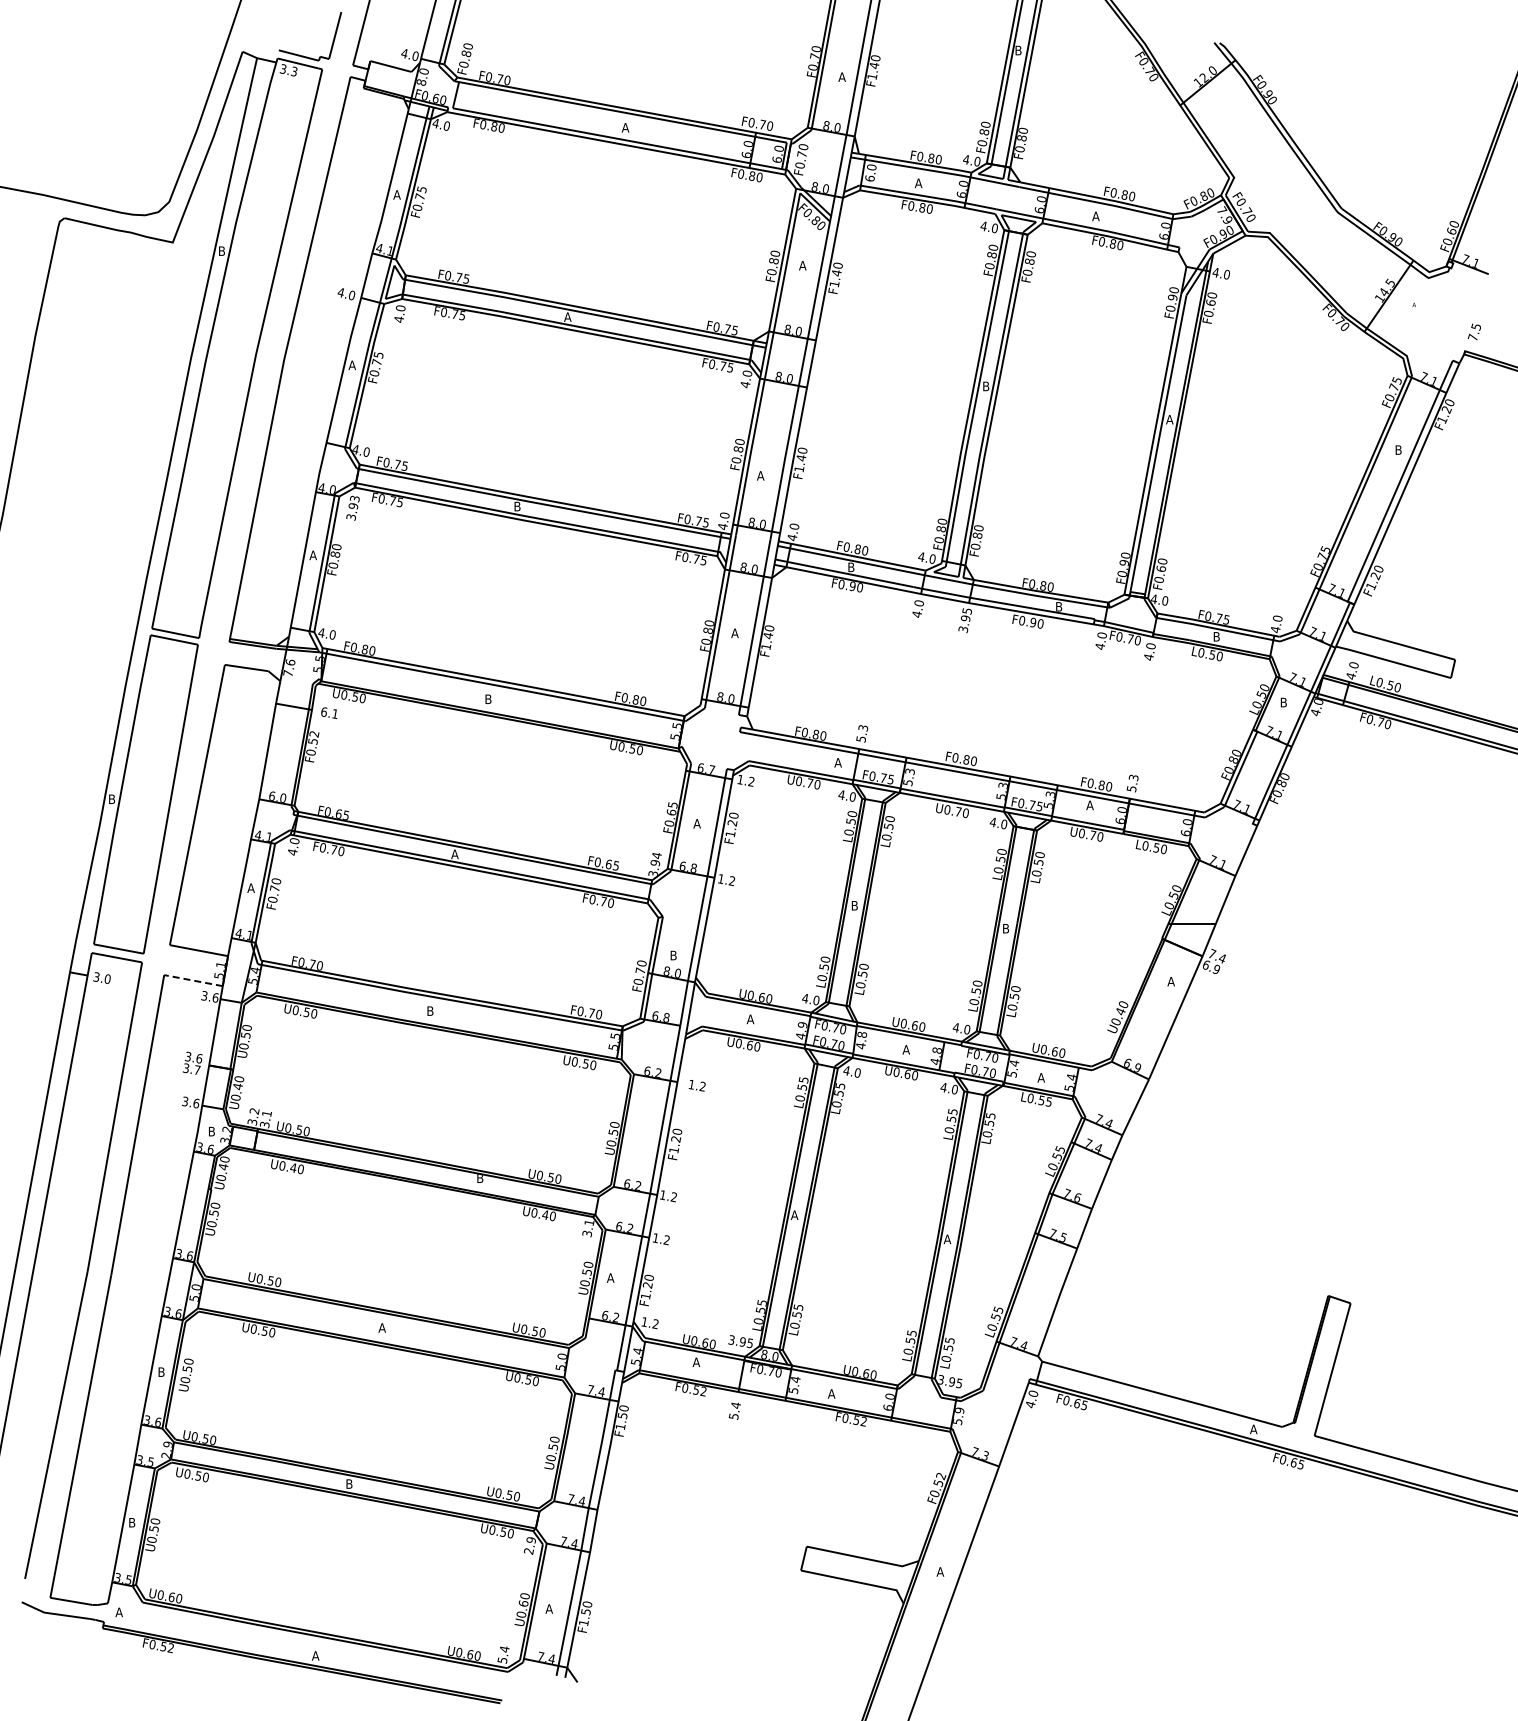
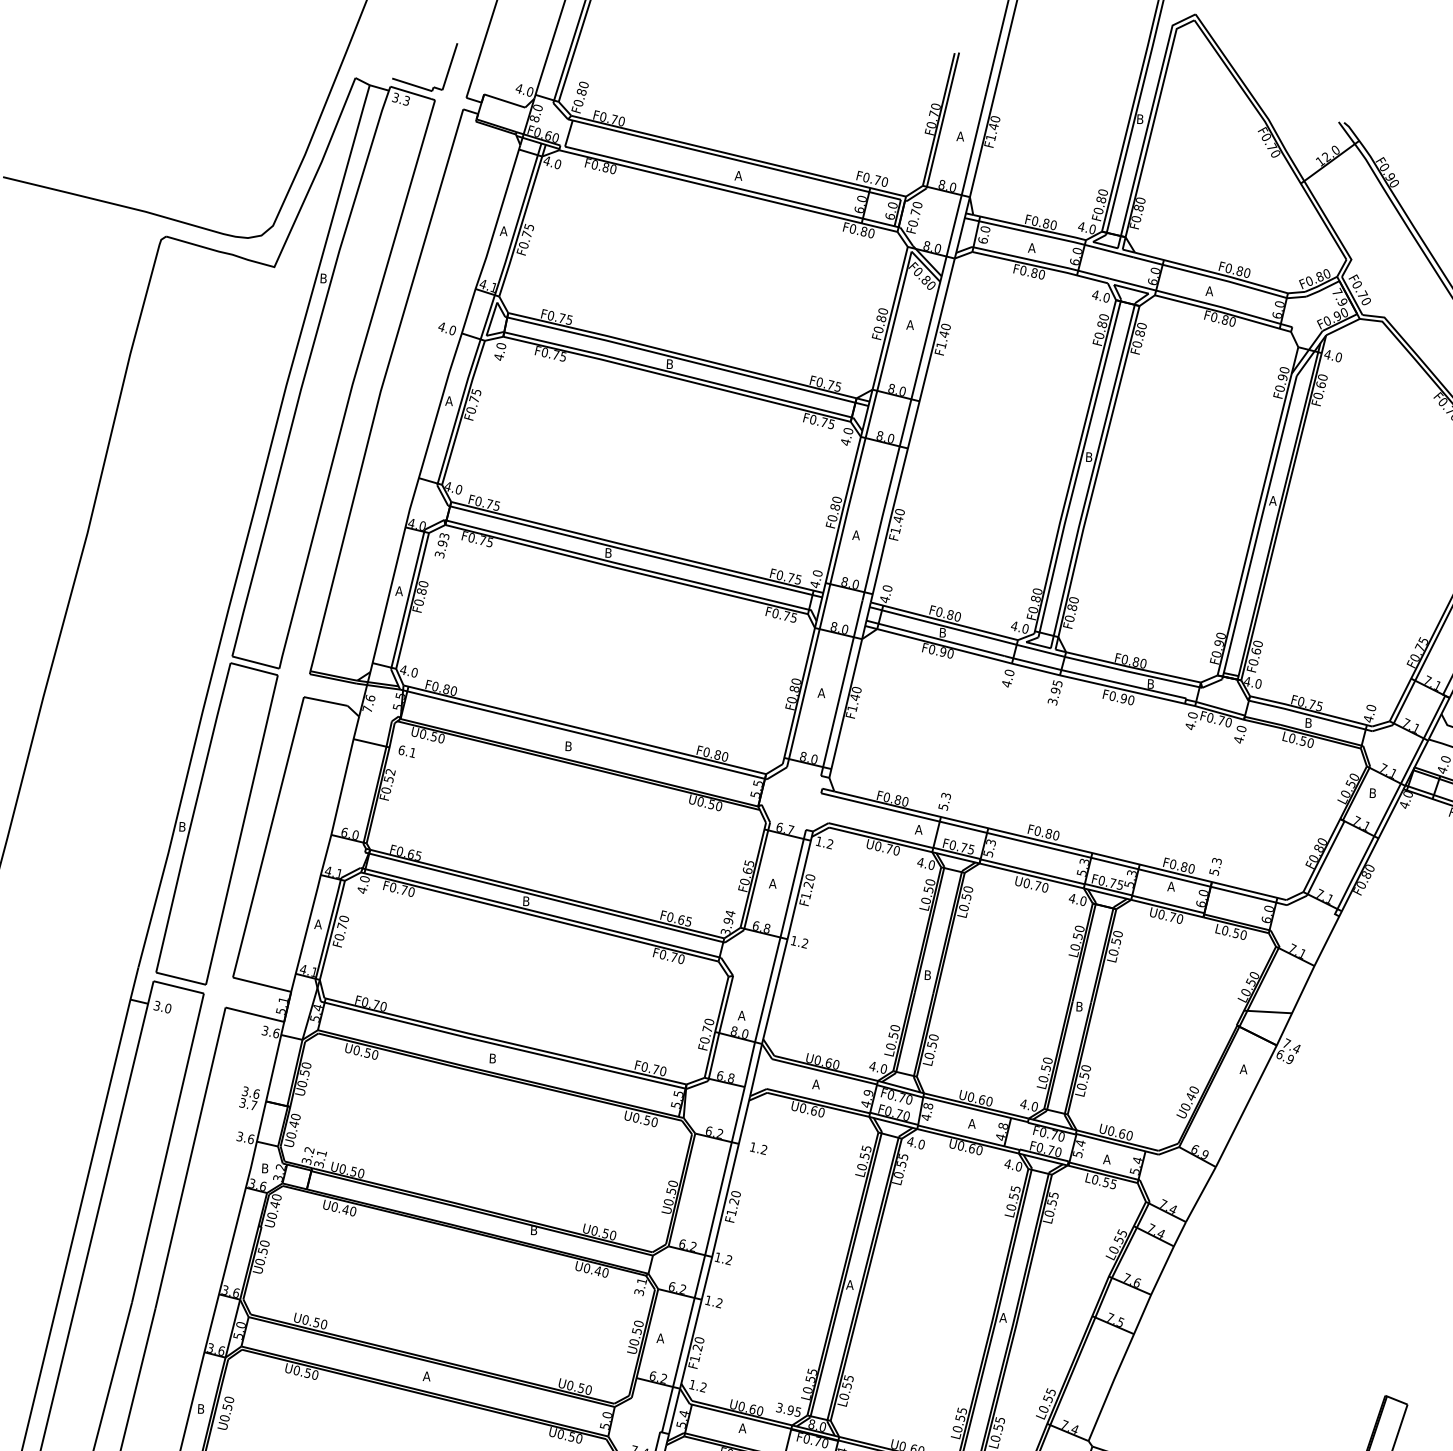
text: (567, 316) -> (669, 363), A -> B
text: (454, 854) -> (525, 901), A -> B
text: (673, 955) -> (741, 1015), B -> A
line: (193, 980) -> (254, 1014), dashed -> solid

